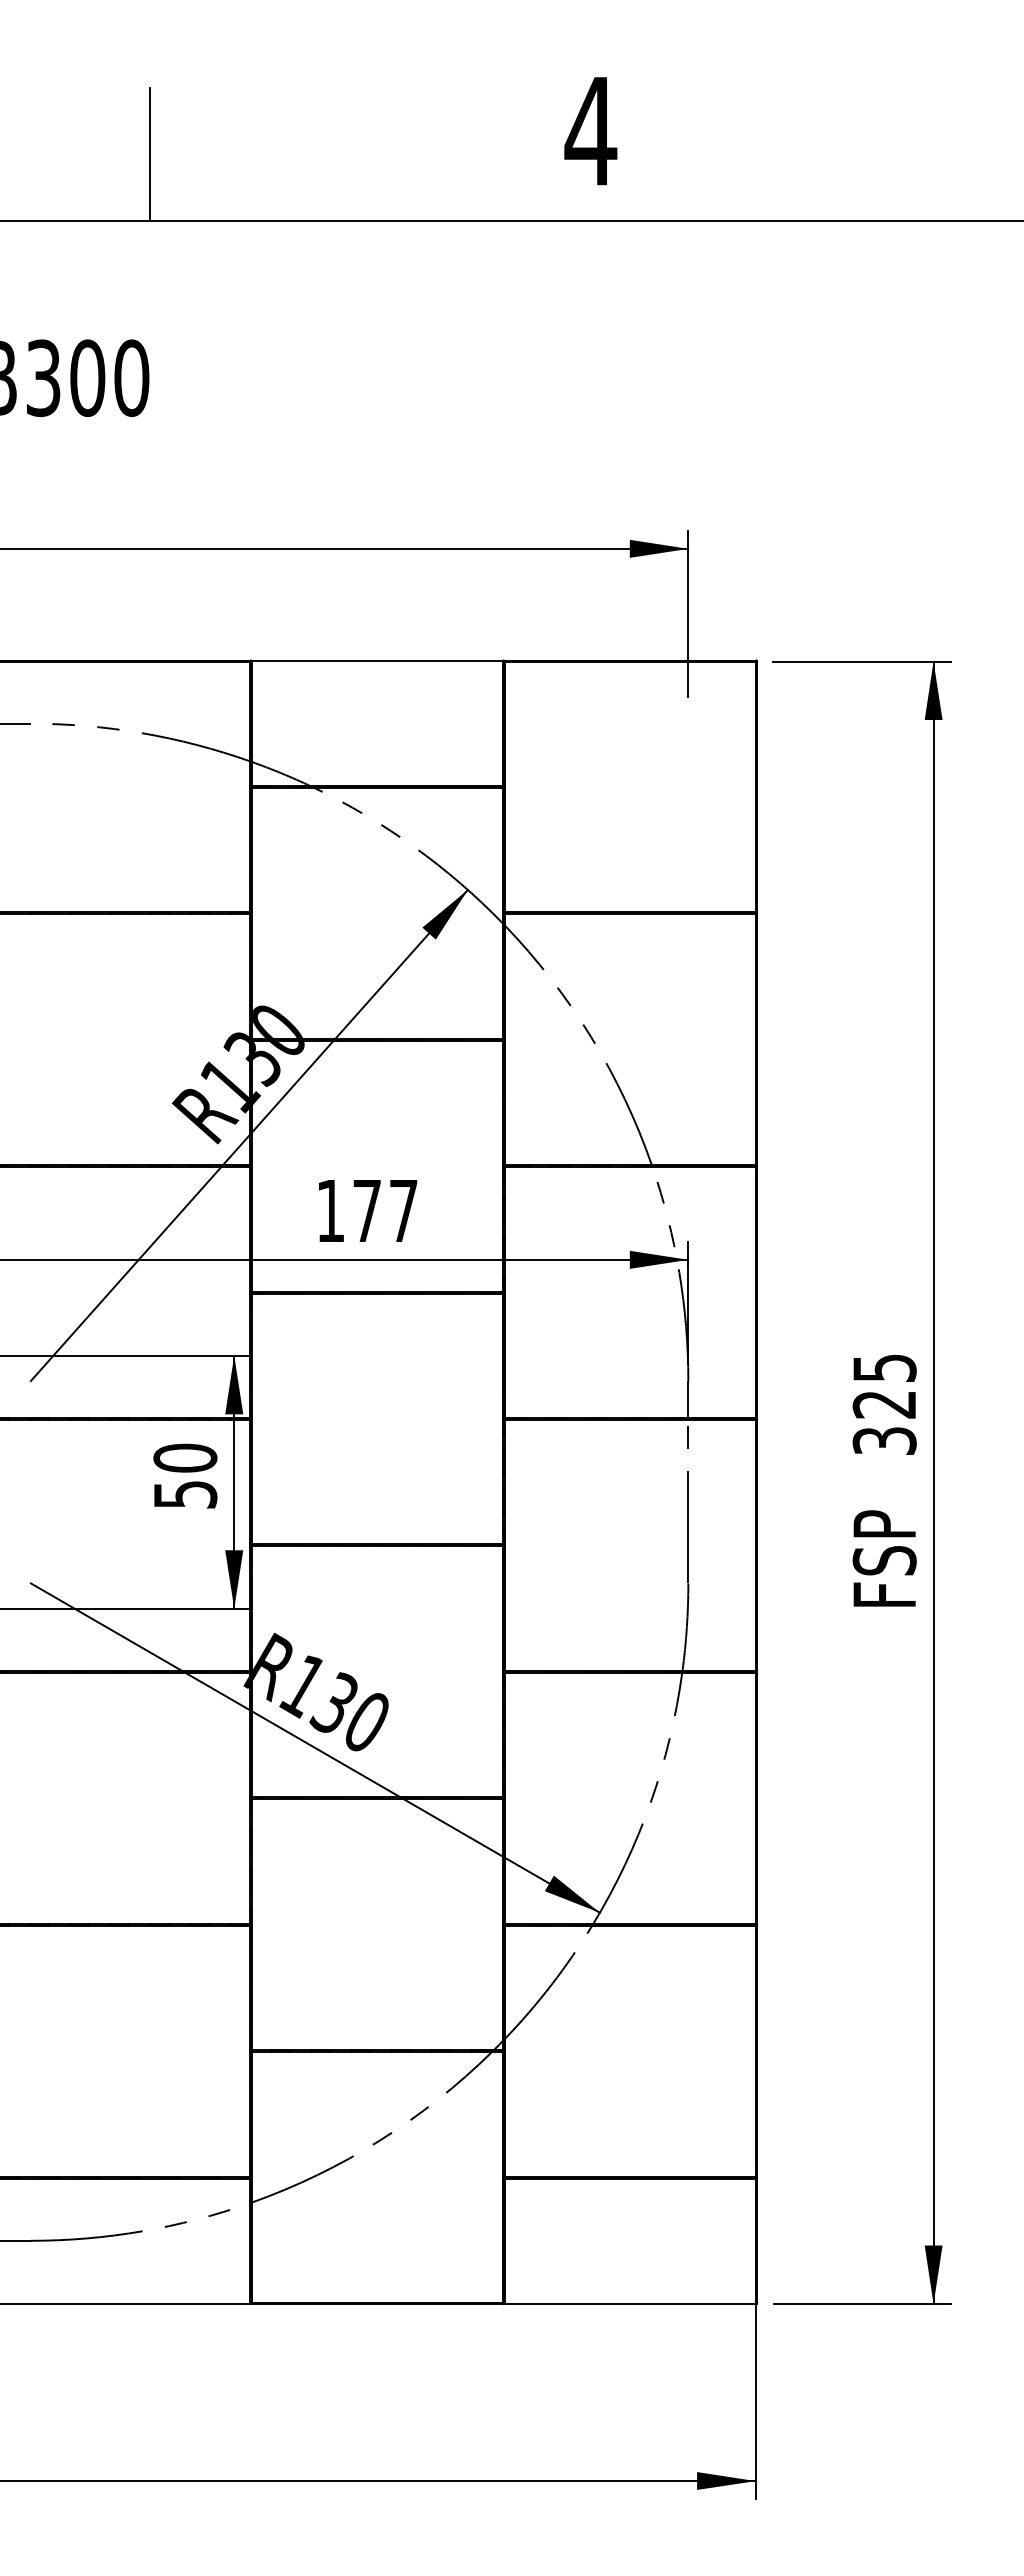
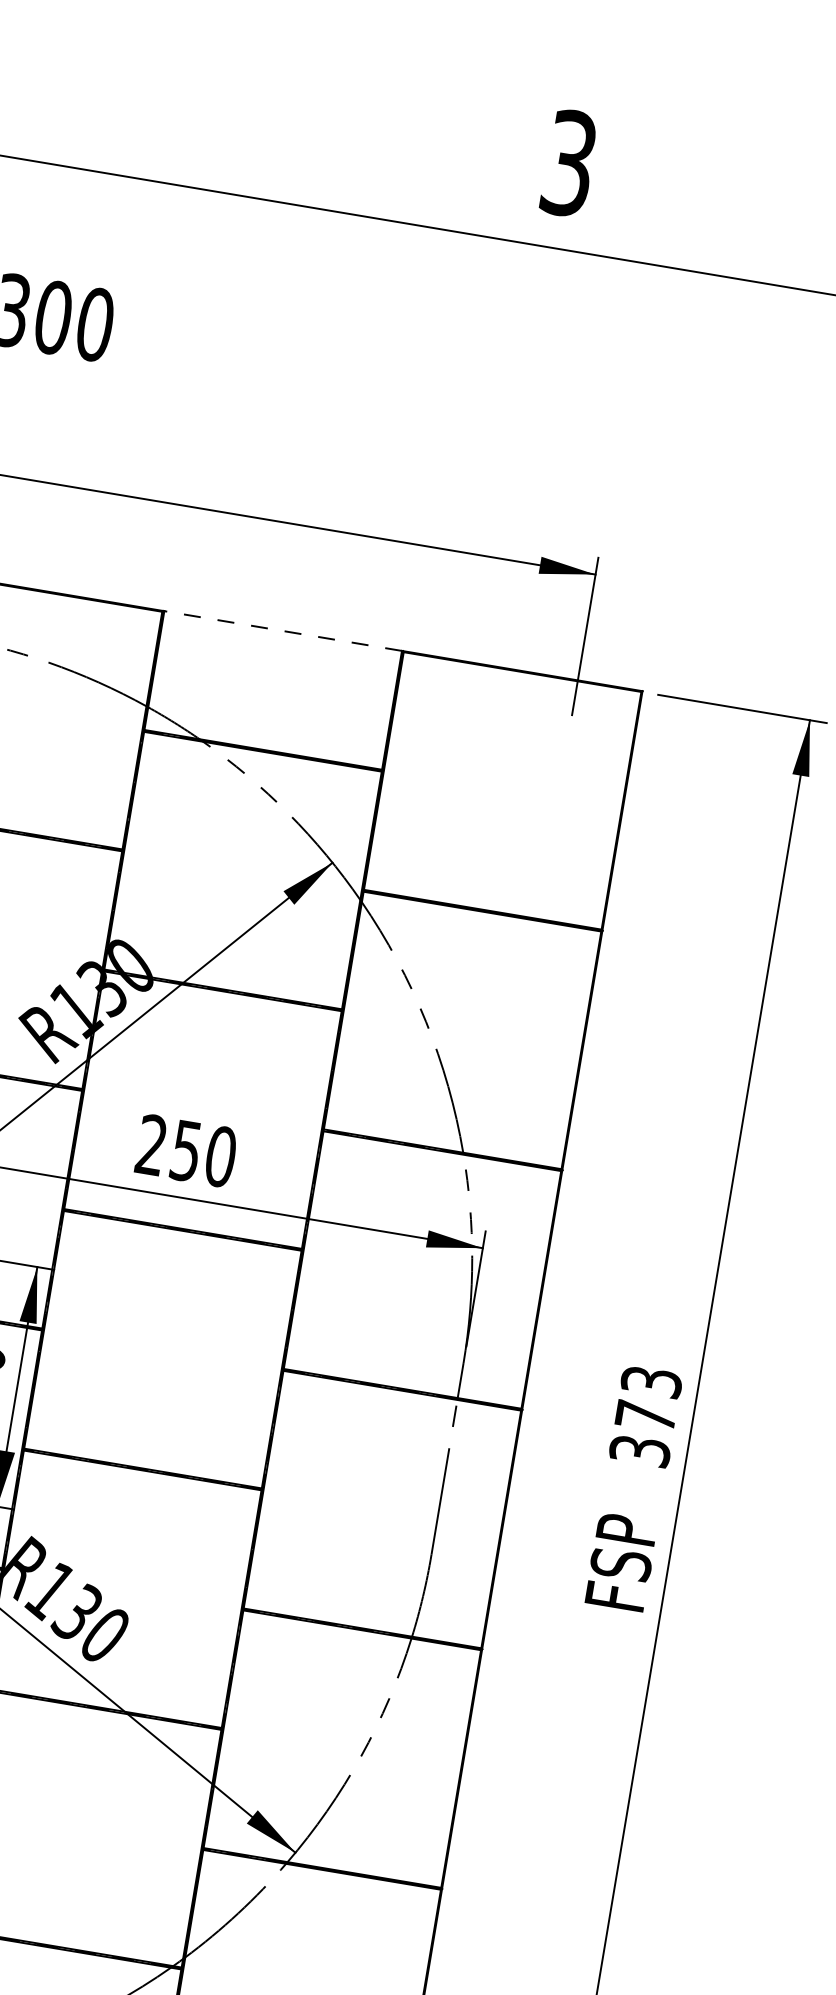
text: (590, 131) -> (568, 163), 4 -> 3
line: (149, 154) -> (147, 115), removed
line: (376, 660) -> (282, 630), solid -> dashed
text: (367, 1211) -> (186, 1151), 177 -> 250
text: (884, 1386) -> (648, 1399), 325 -> 373

